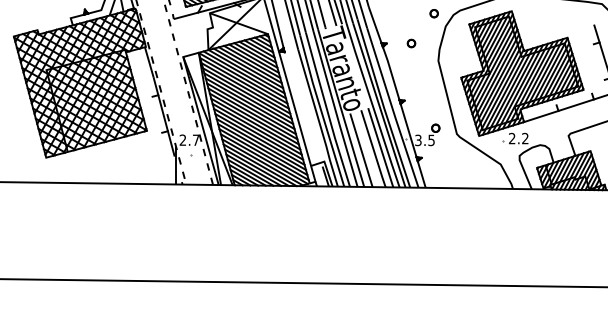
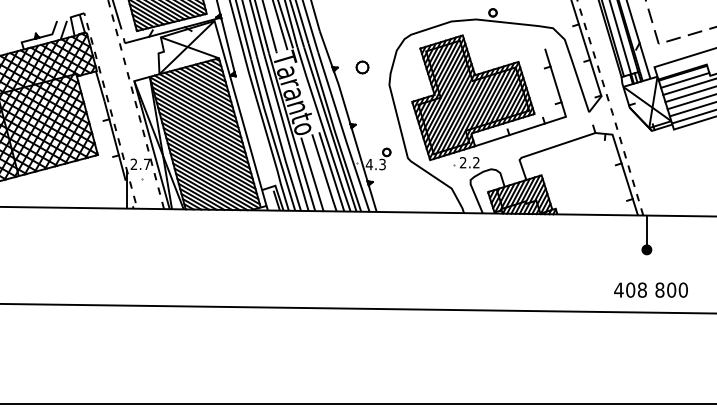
part: (433, 13) -> (384, 37), removed
part: (411, 43) -> (362, 67), size x1.6
text: (424, 140) -> (375, 164), 3.5 -> 4.3

